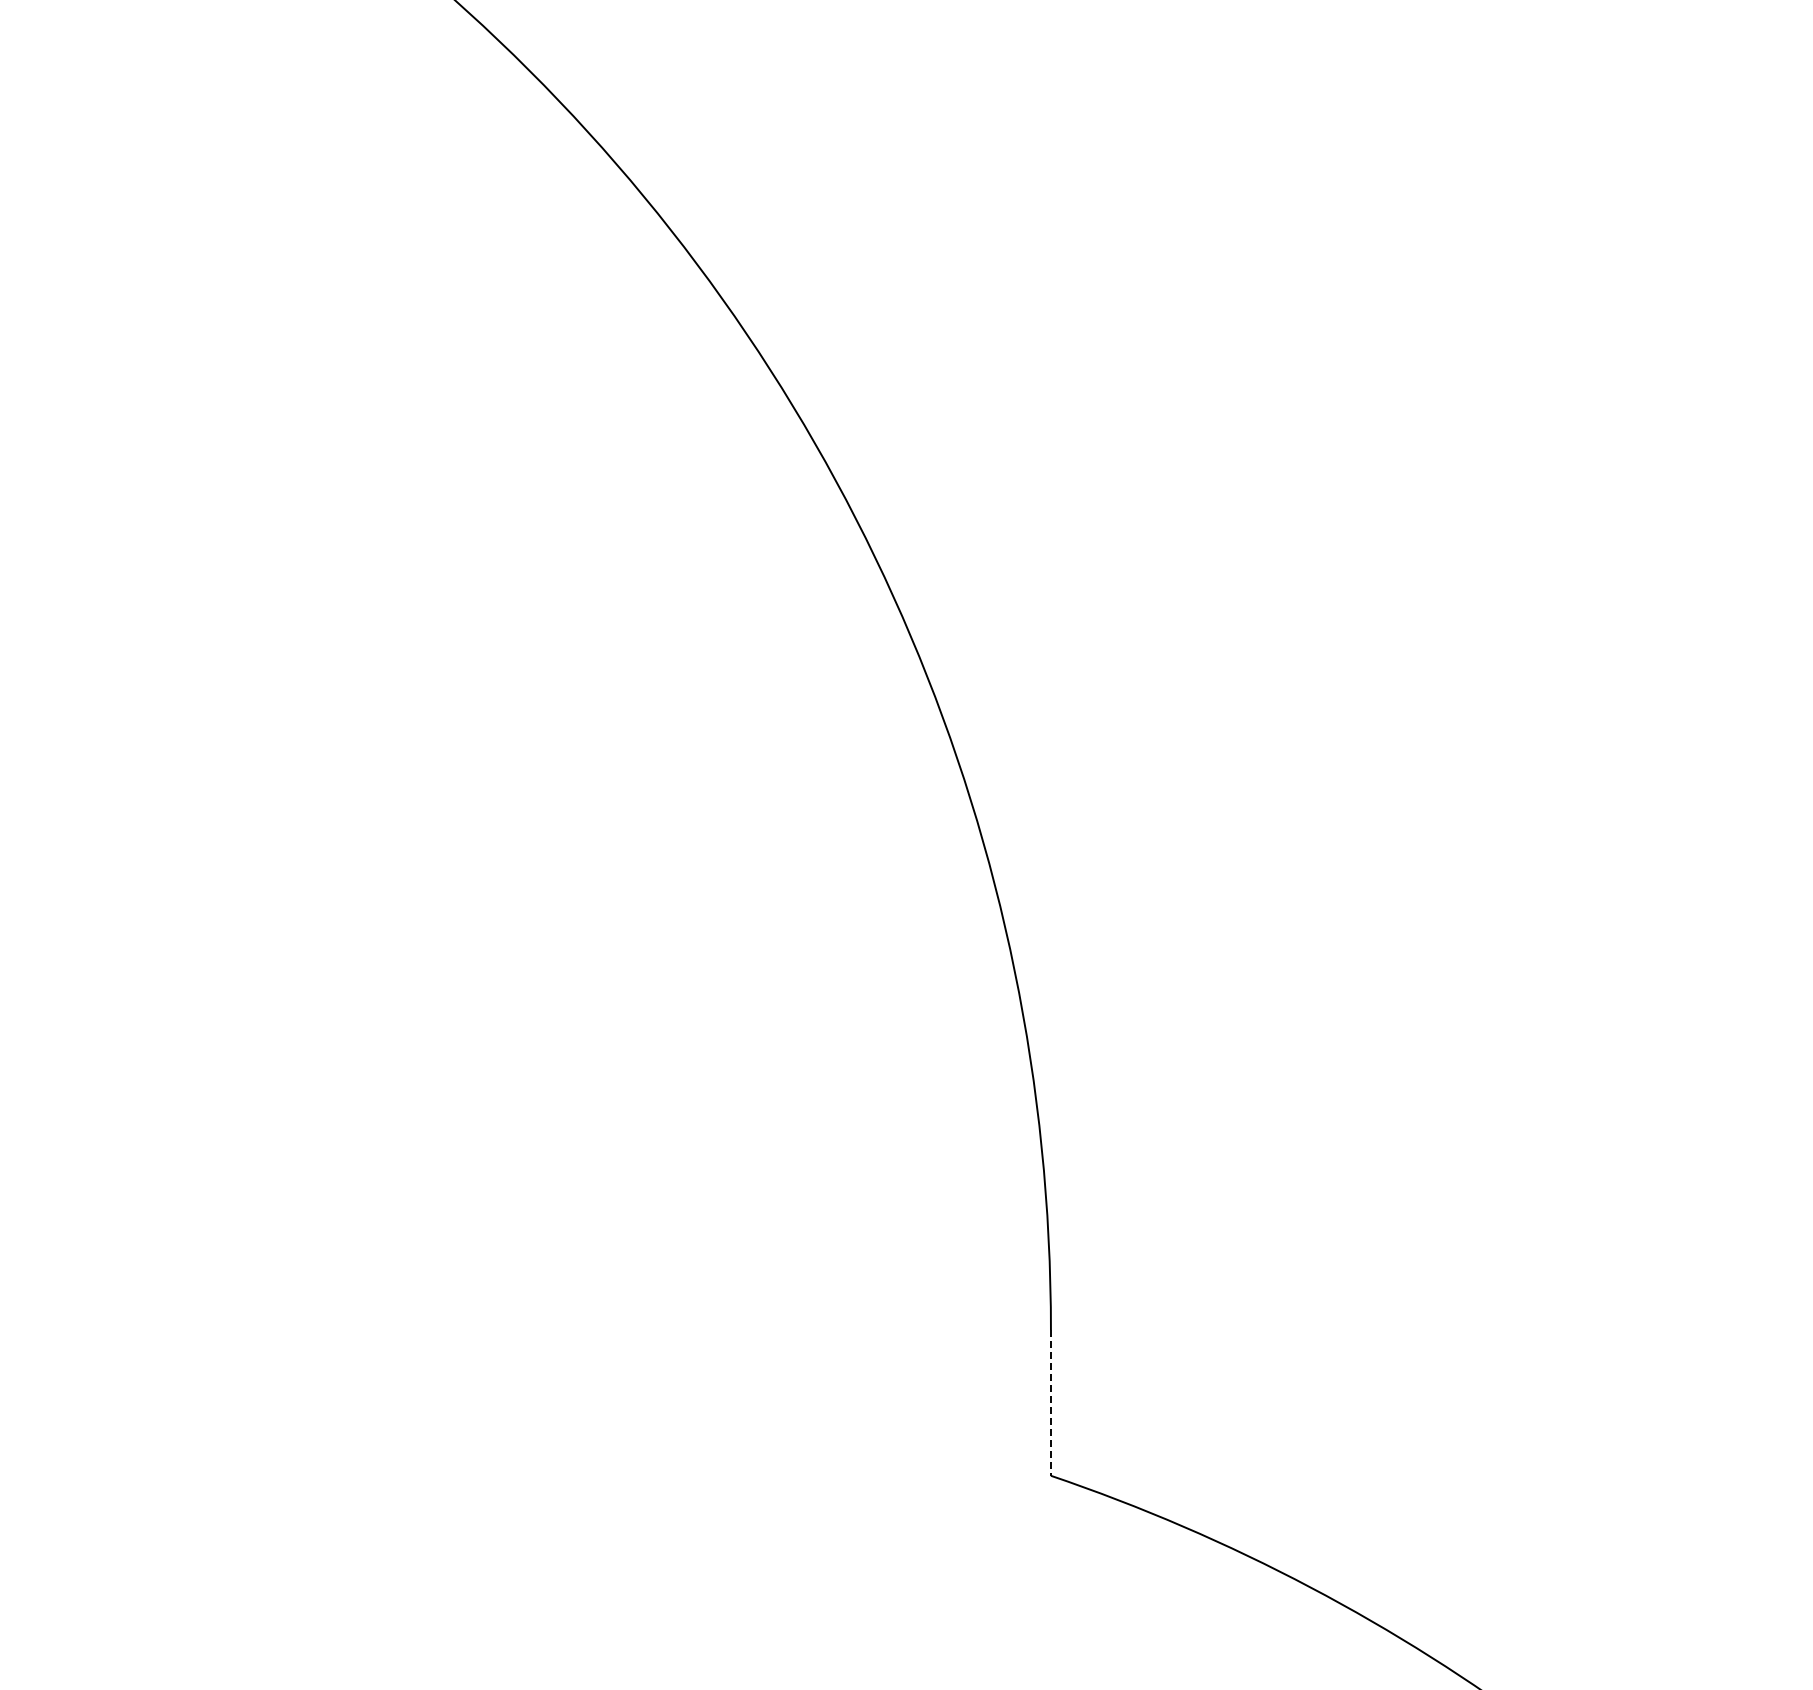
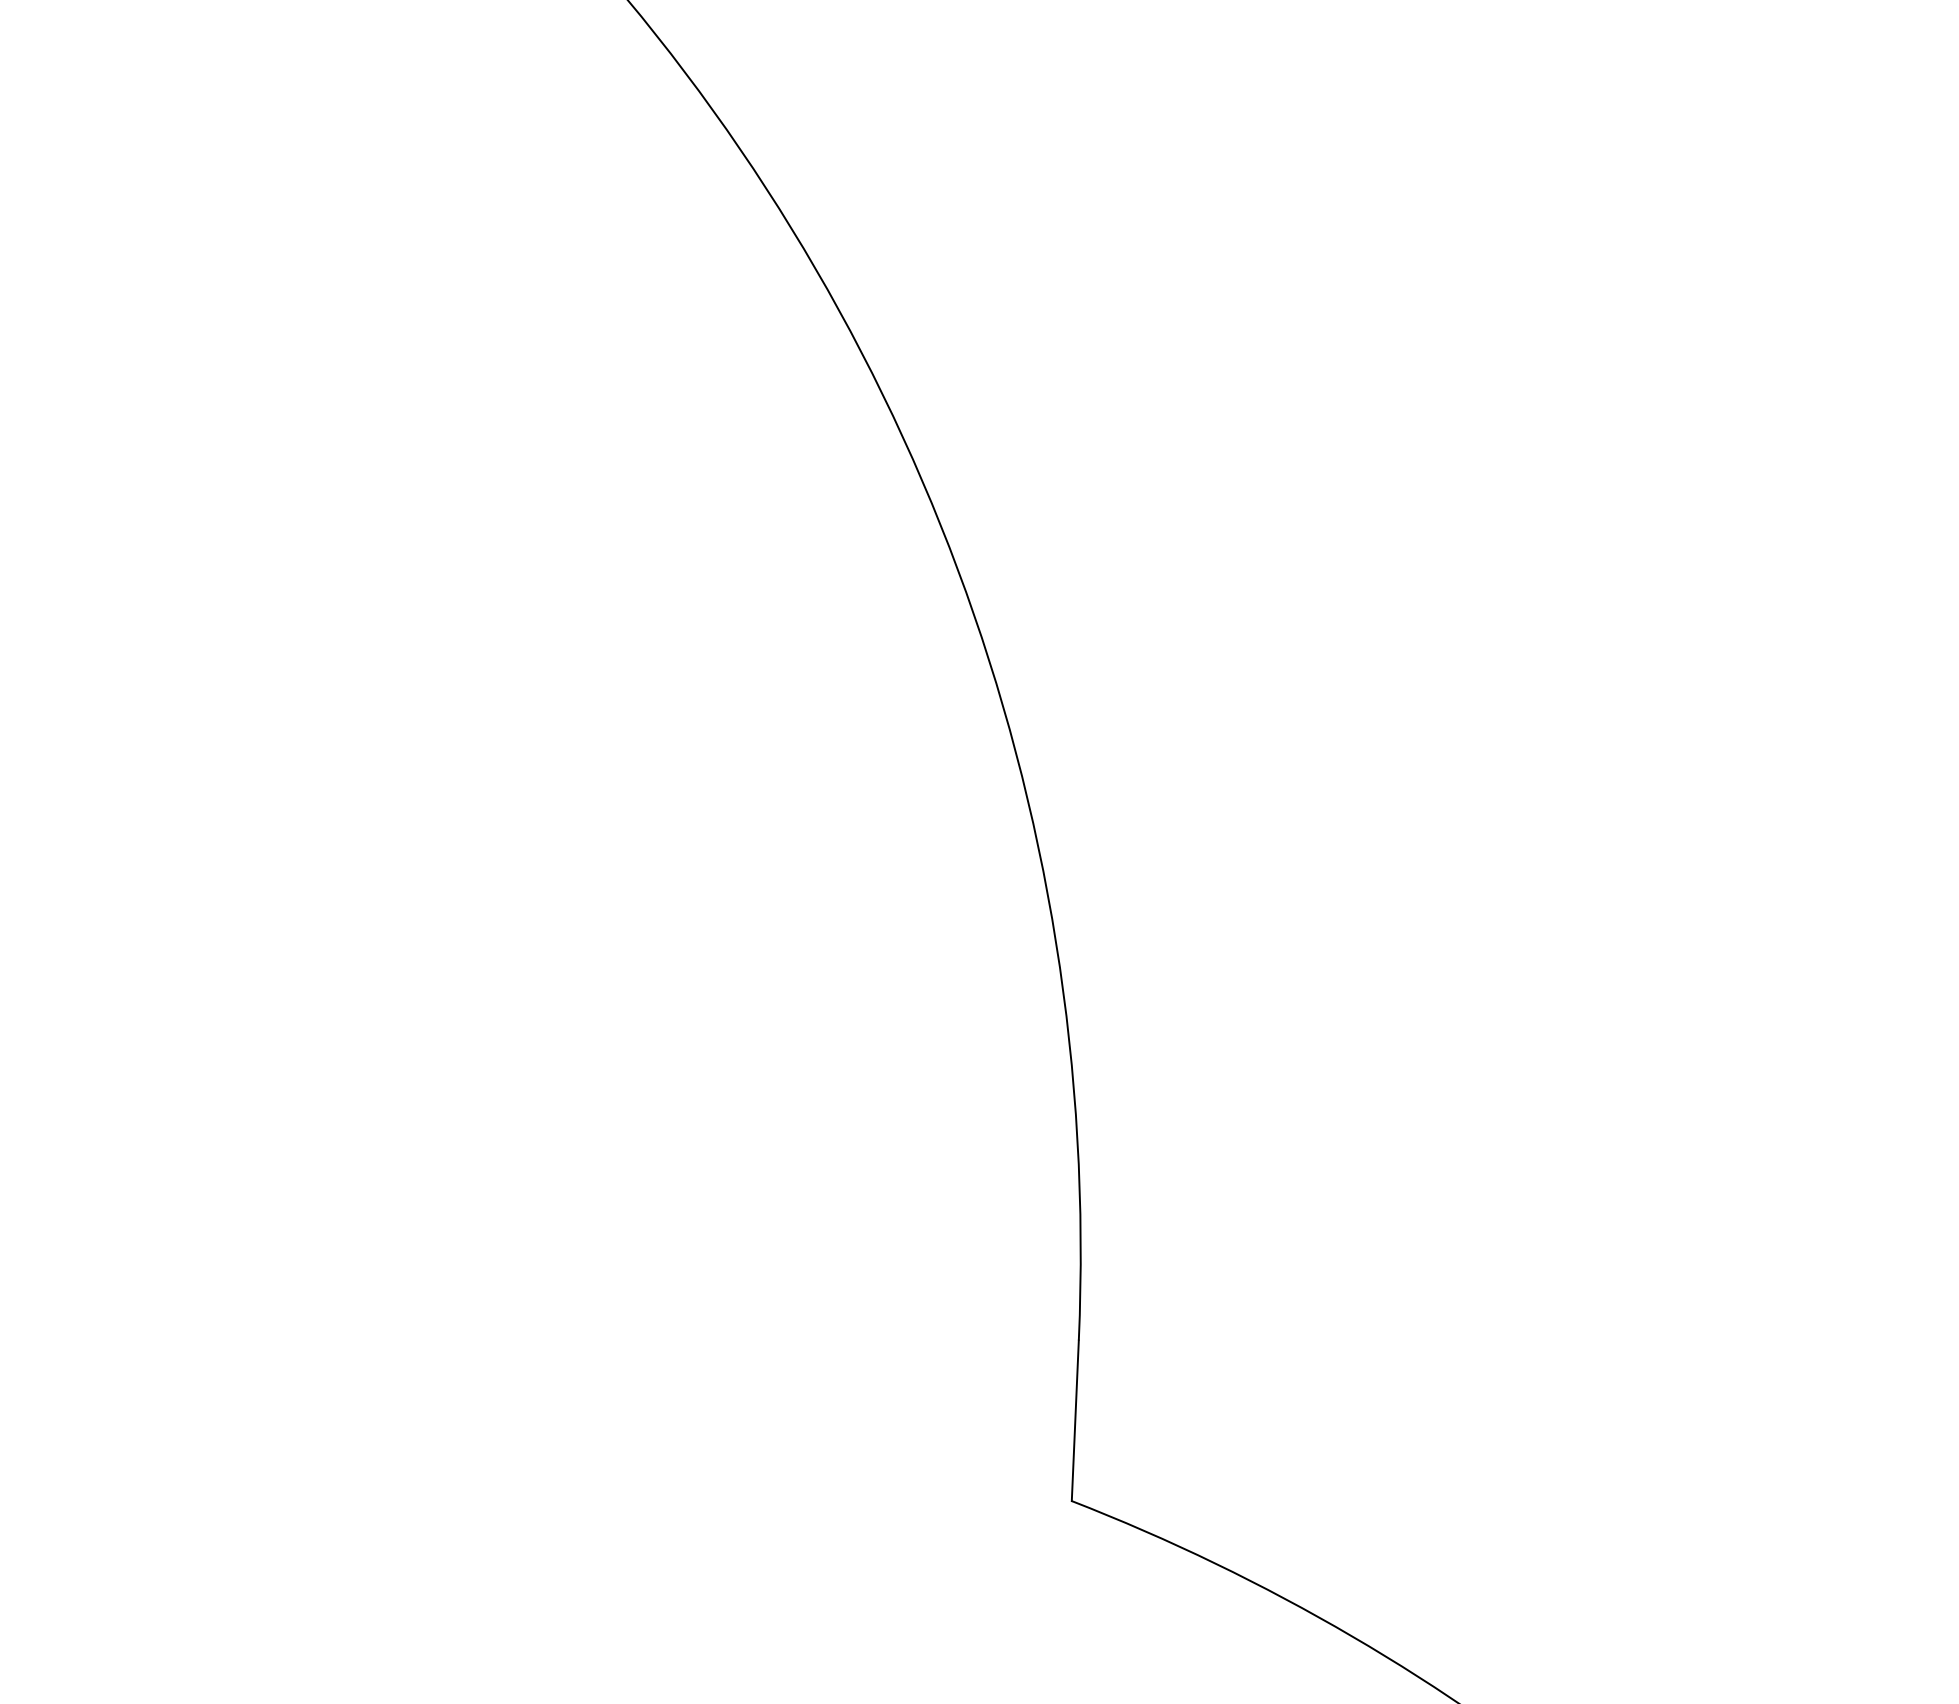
line: (1050, 1402) -> (1074, 1420), dashed -> solid

